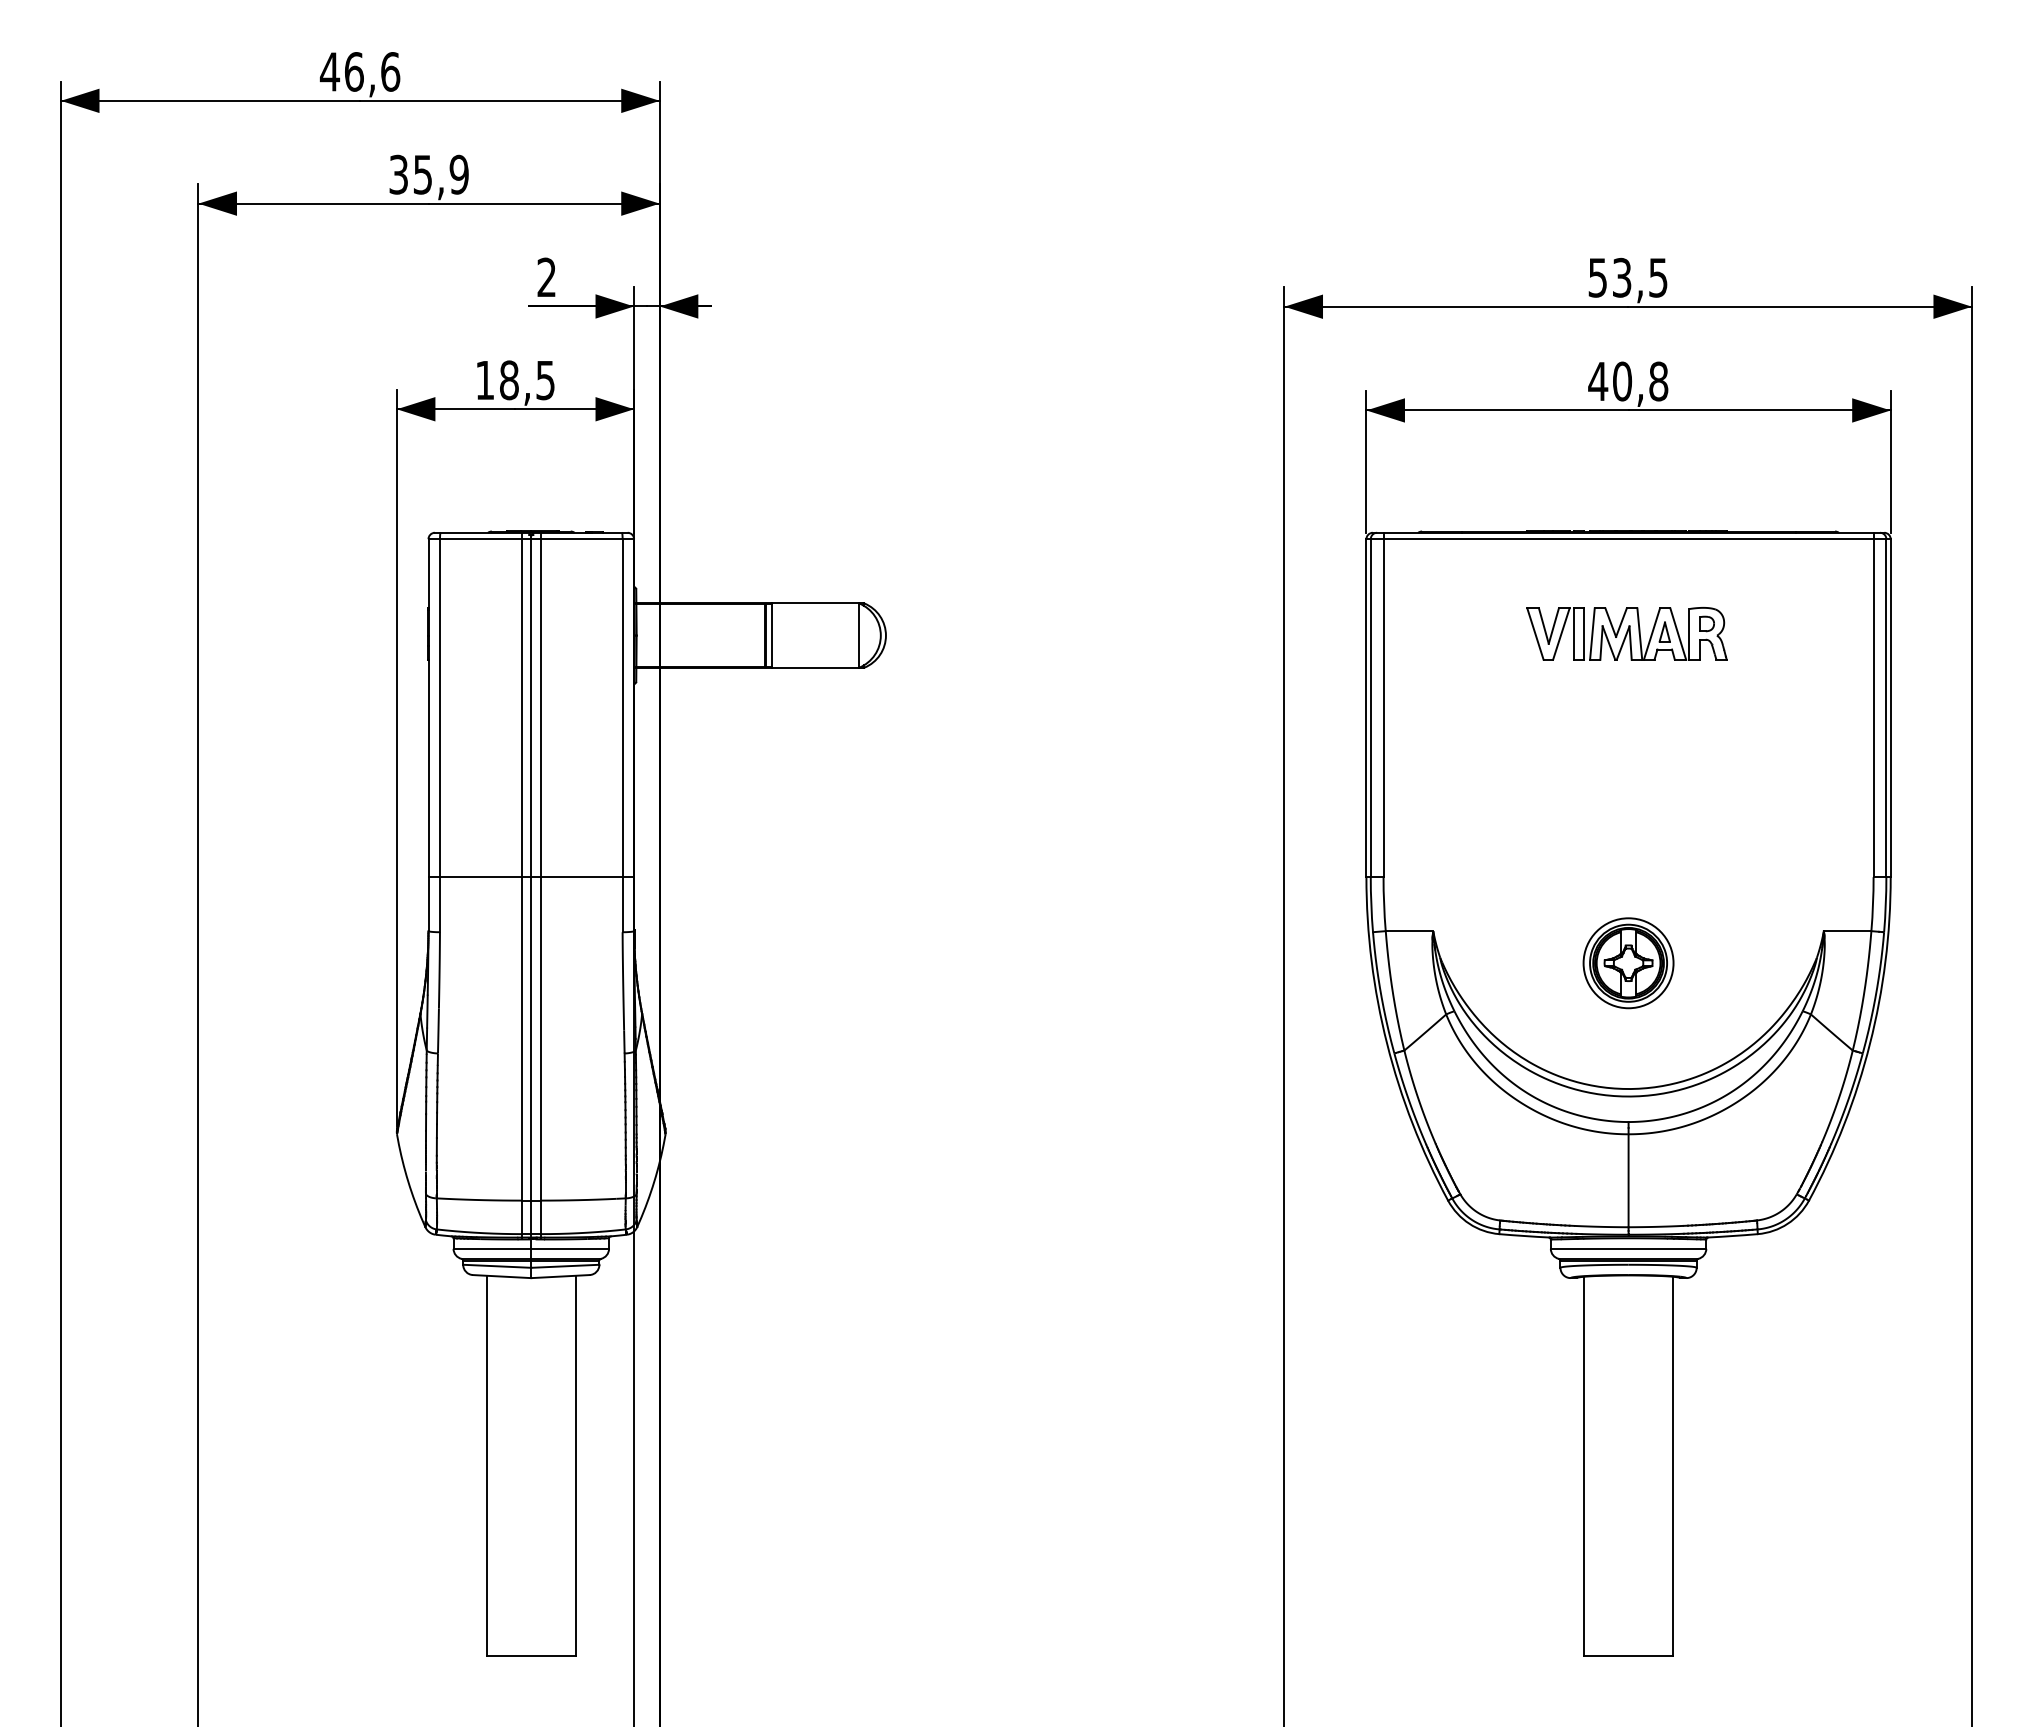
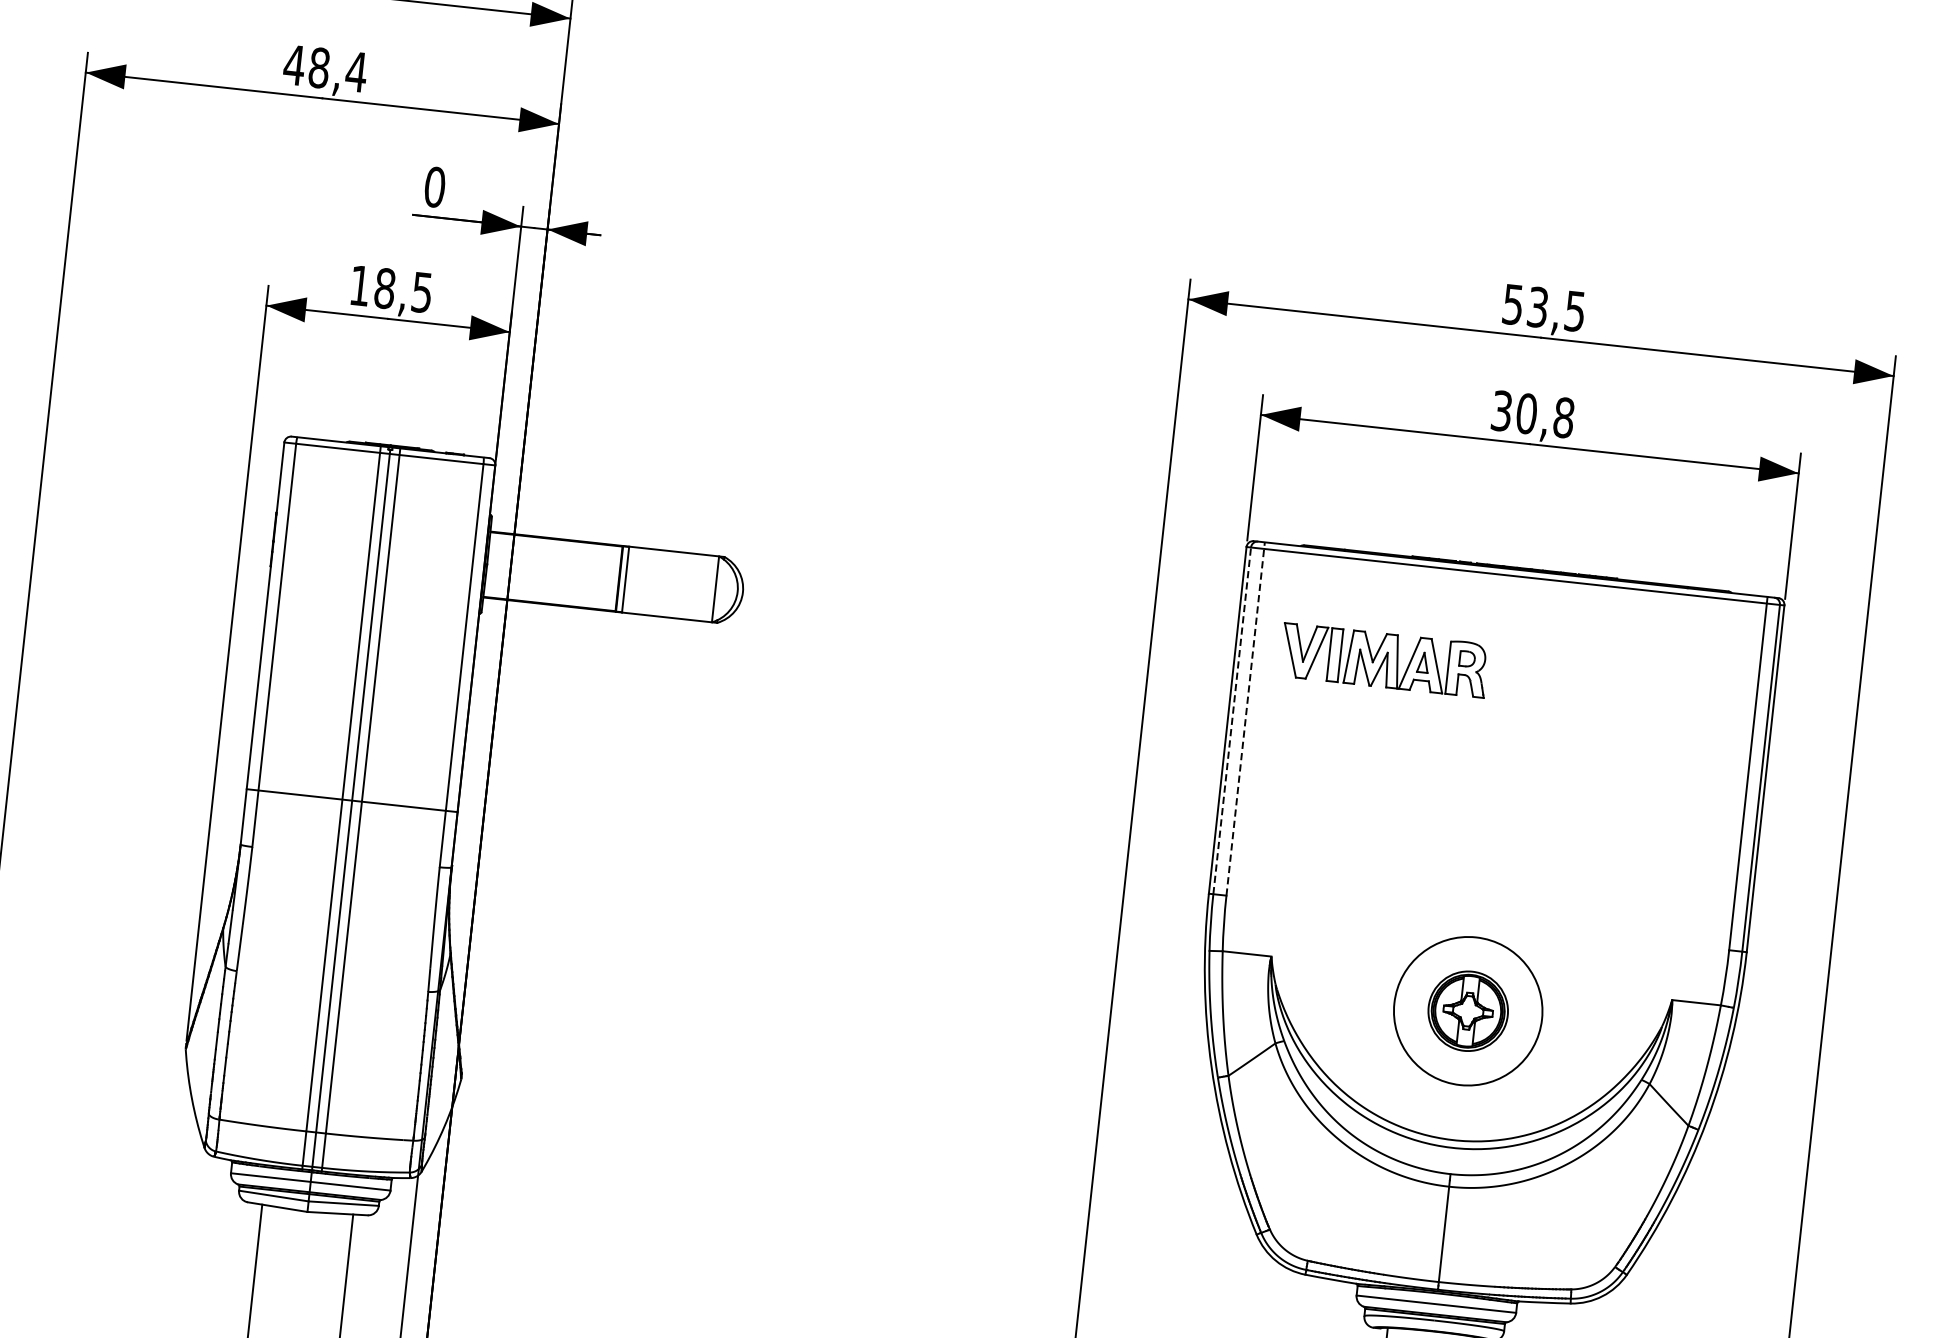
text: (428, 174) -> (325, 68), 35,9 -> 48,4
text: (546, 277) -> (434, 187), 2 -> 0
text: (1598, 381) -> (1502, 411), 40,8 -> 30,8
part: (1626, 633) -> (1383, 659), moved
line: (1383, 704) -> (1245, 718), solid -> dashed
line: (1370, 708) -> (1231, 721), solid -> dashed
circle: (1628, 963) -> (1468, 1011), size x1.6

